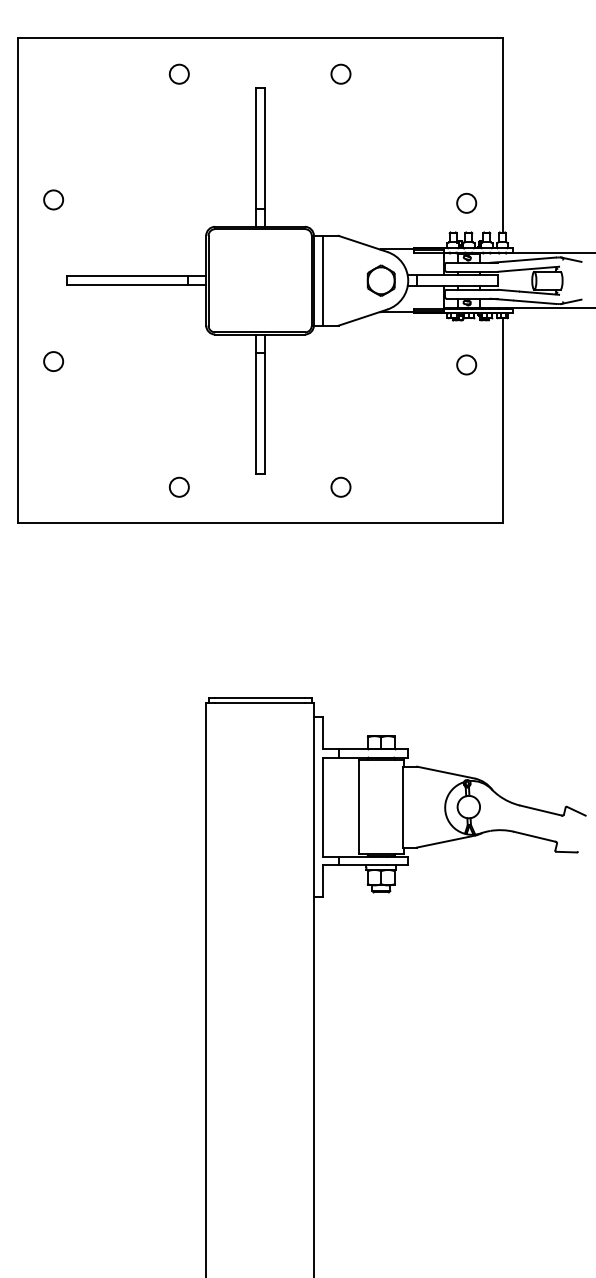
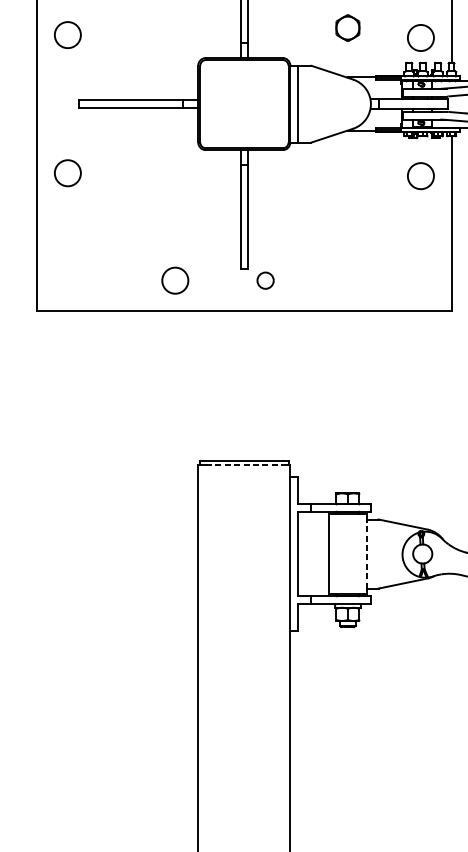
circle: (53, 199) -> (67, 34), size x1.6
circle: (466, 202) -> (420, 37), size x1.6
part: (380, 280) -> (347, 27), moved
circle: (53, 361) -> (67, 173), size x1.6
circle: (466, 364) -> (420, 175), size x1.6
circle: (178, 486) -> (174, 280), size x1.6
circle: (340, 486) -> (265, 280), moved
line: (260, 702) -> (244, 464), solid -> dashed
line: (403, 806) -> (366, 553), solid -> dashed

